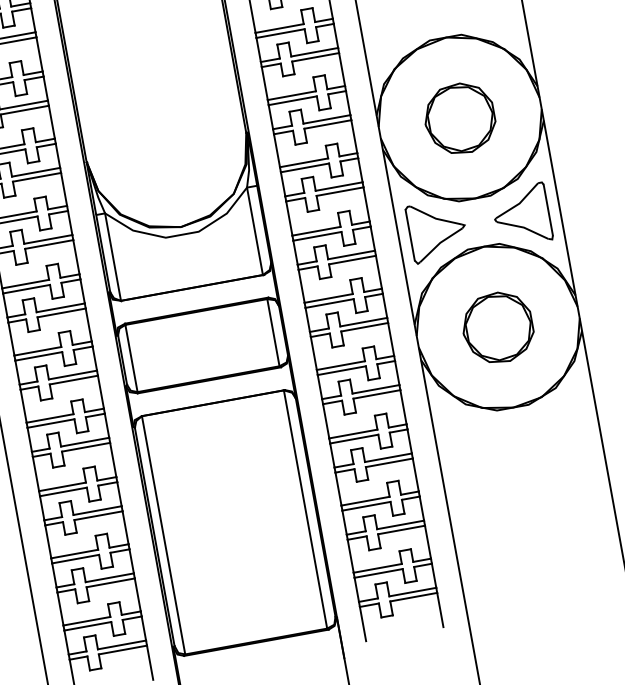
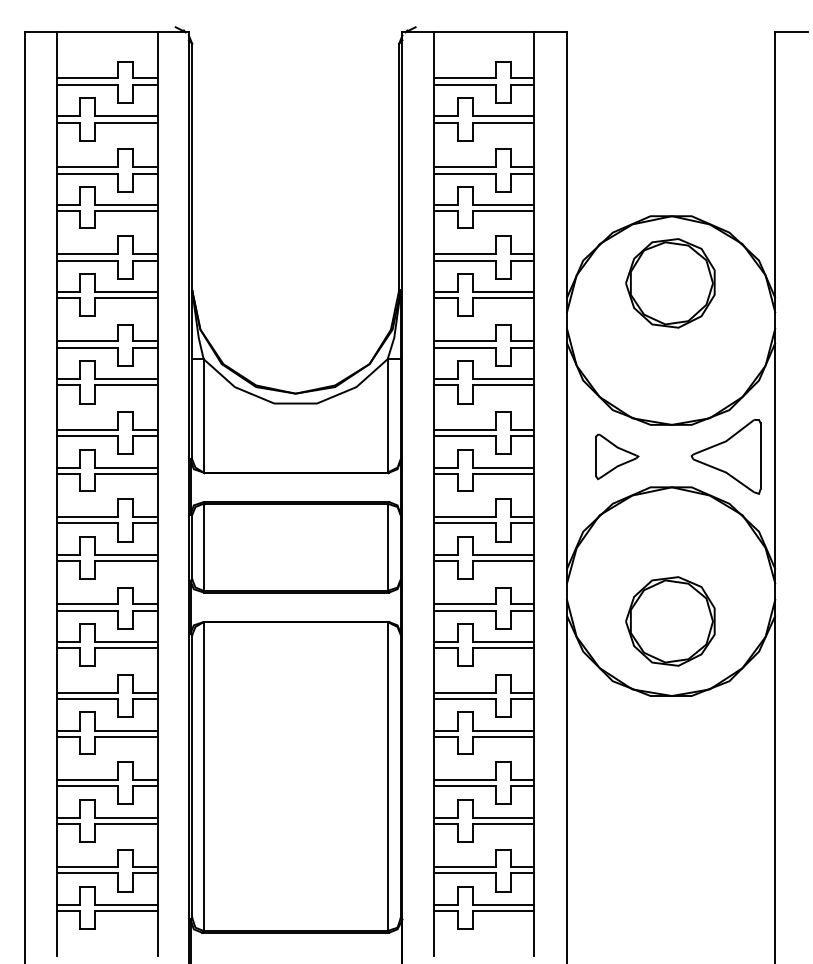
part: (459, 118) -> (670, 283), moved
part: (437, 230) -> (617, 456), size x0.6
part: (497, 327) -> (670, 621), moved

